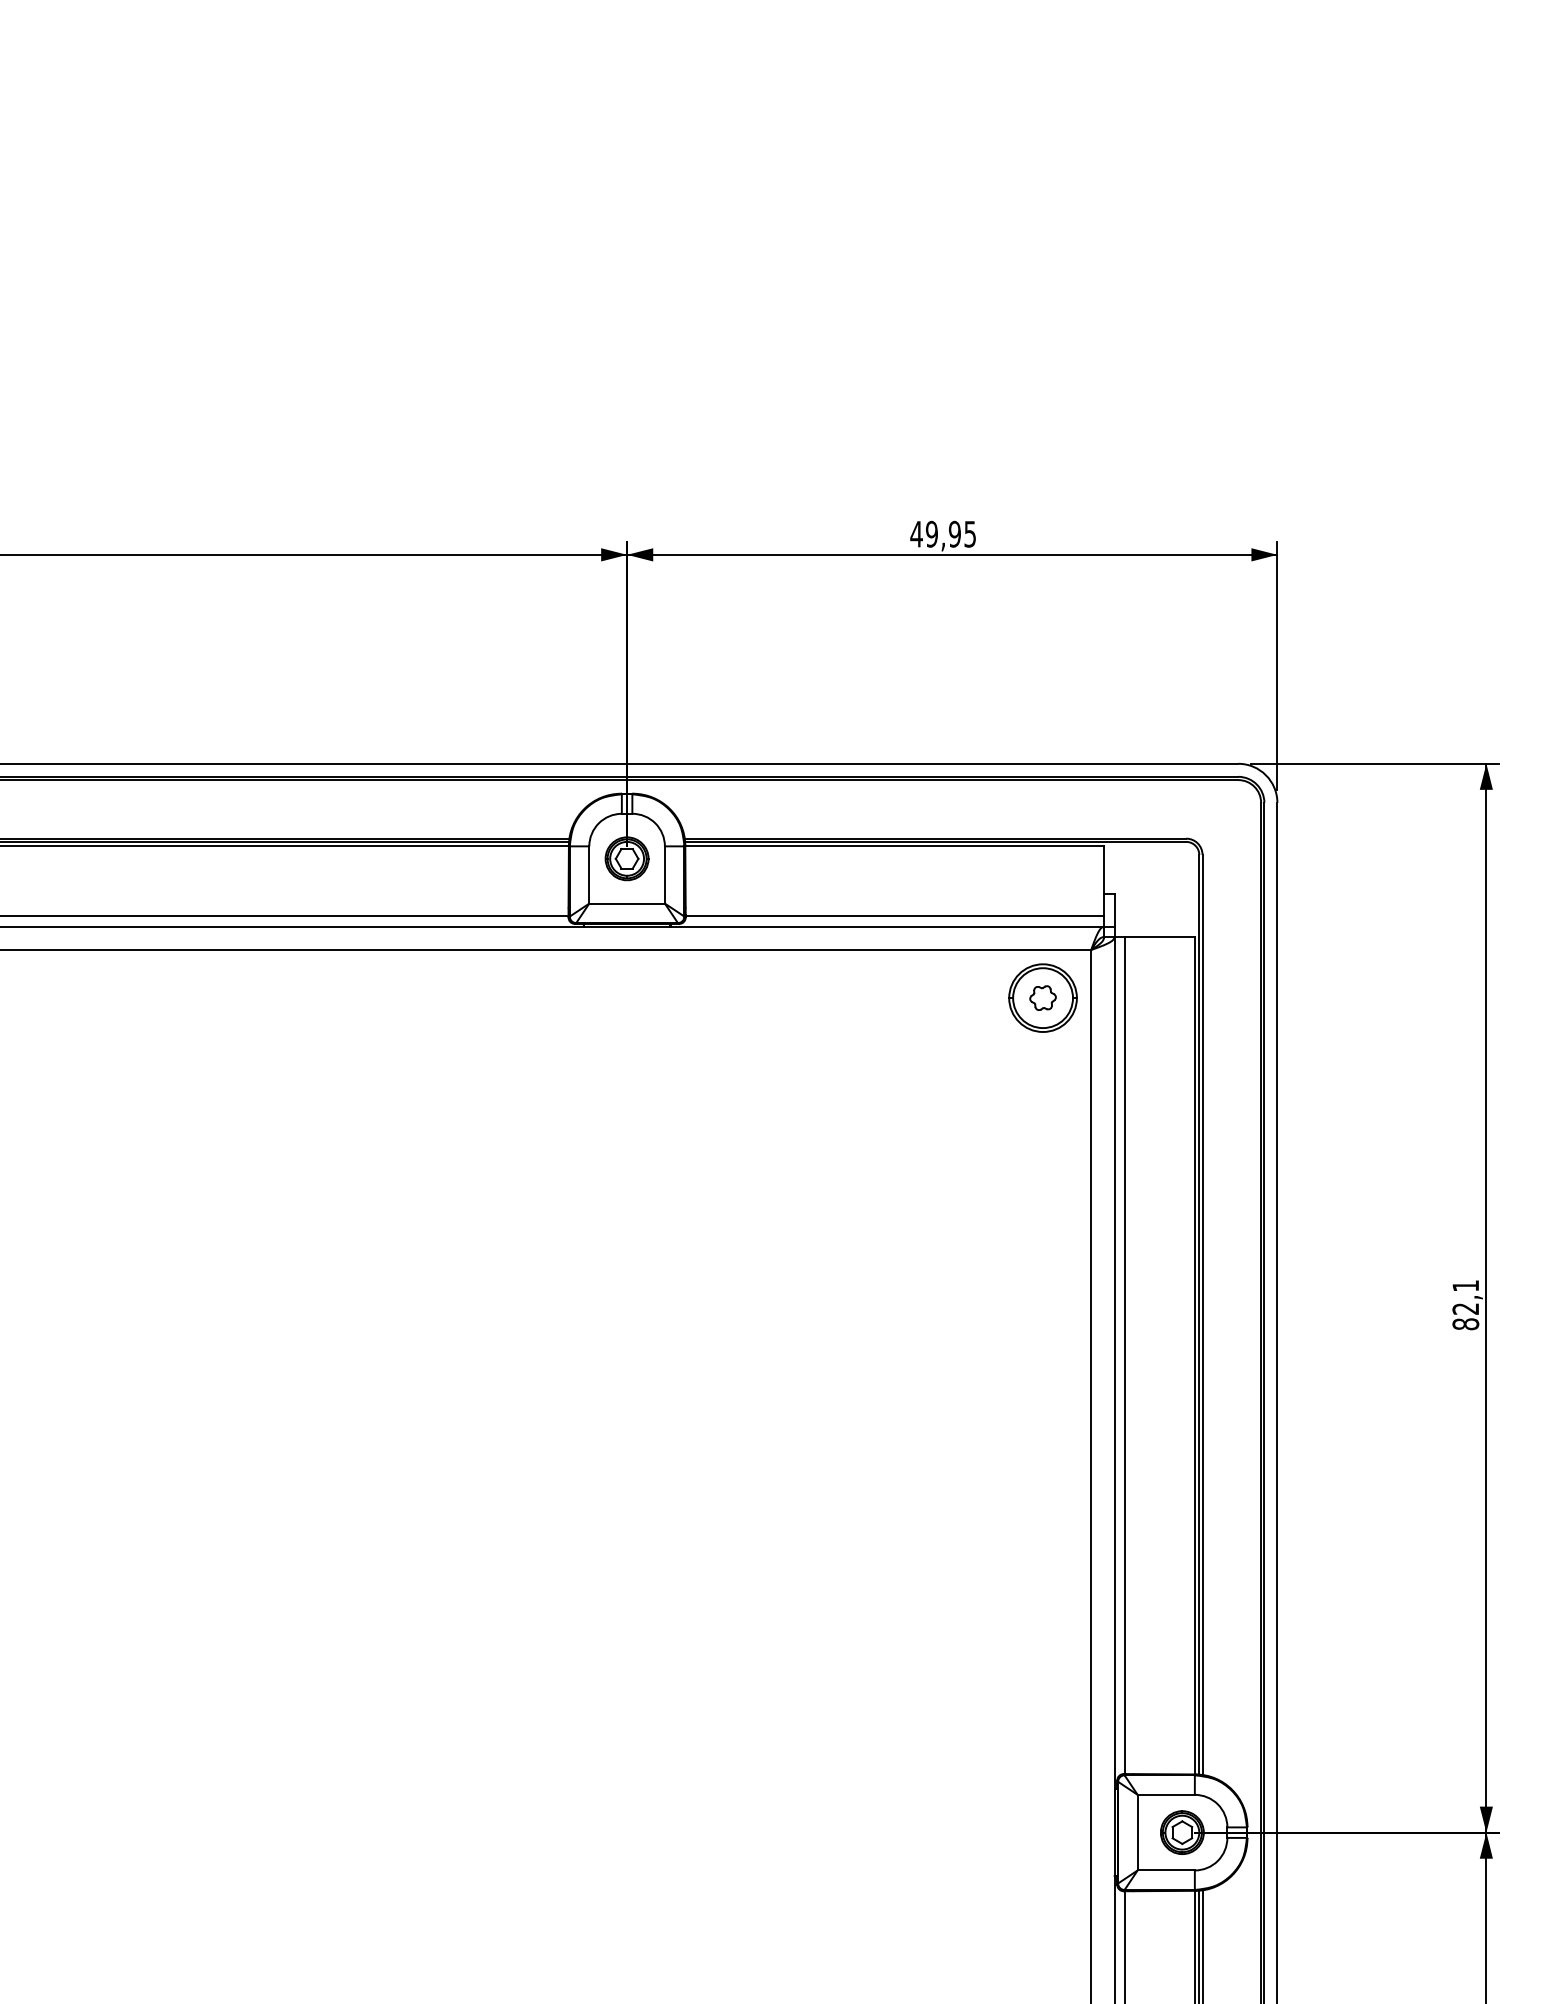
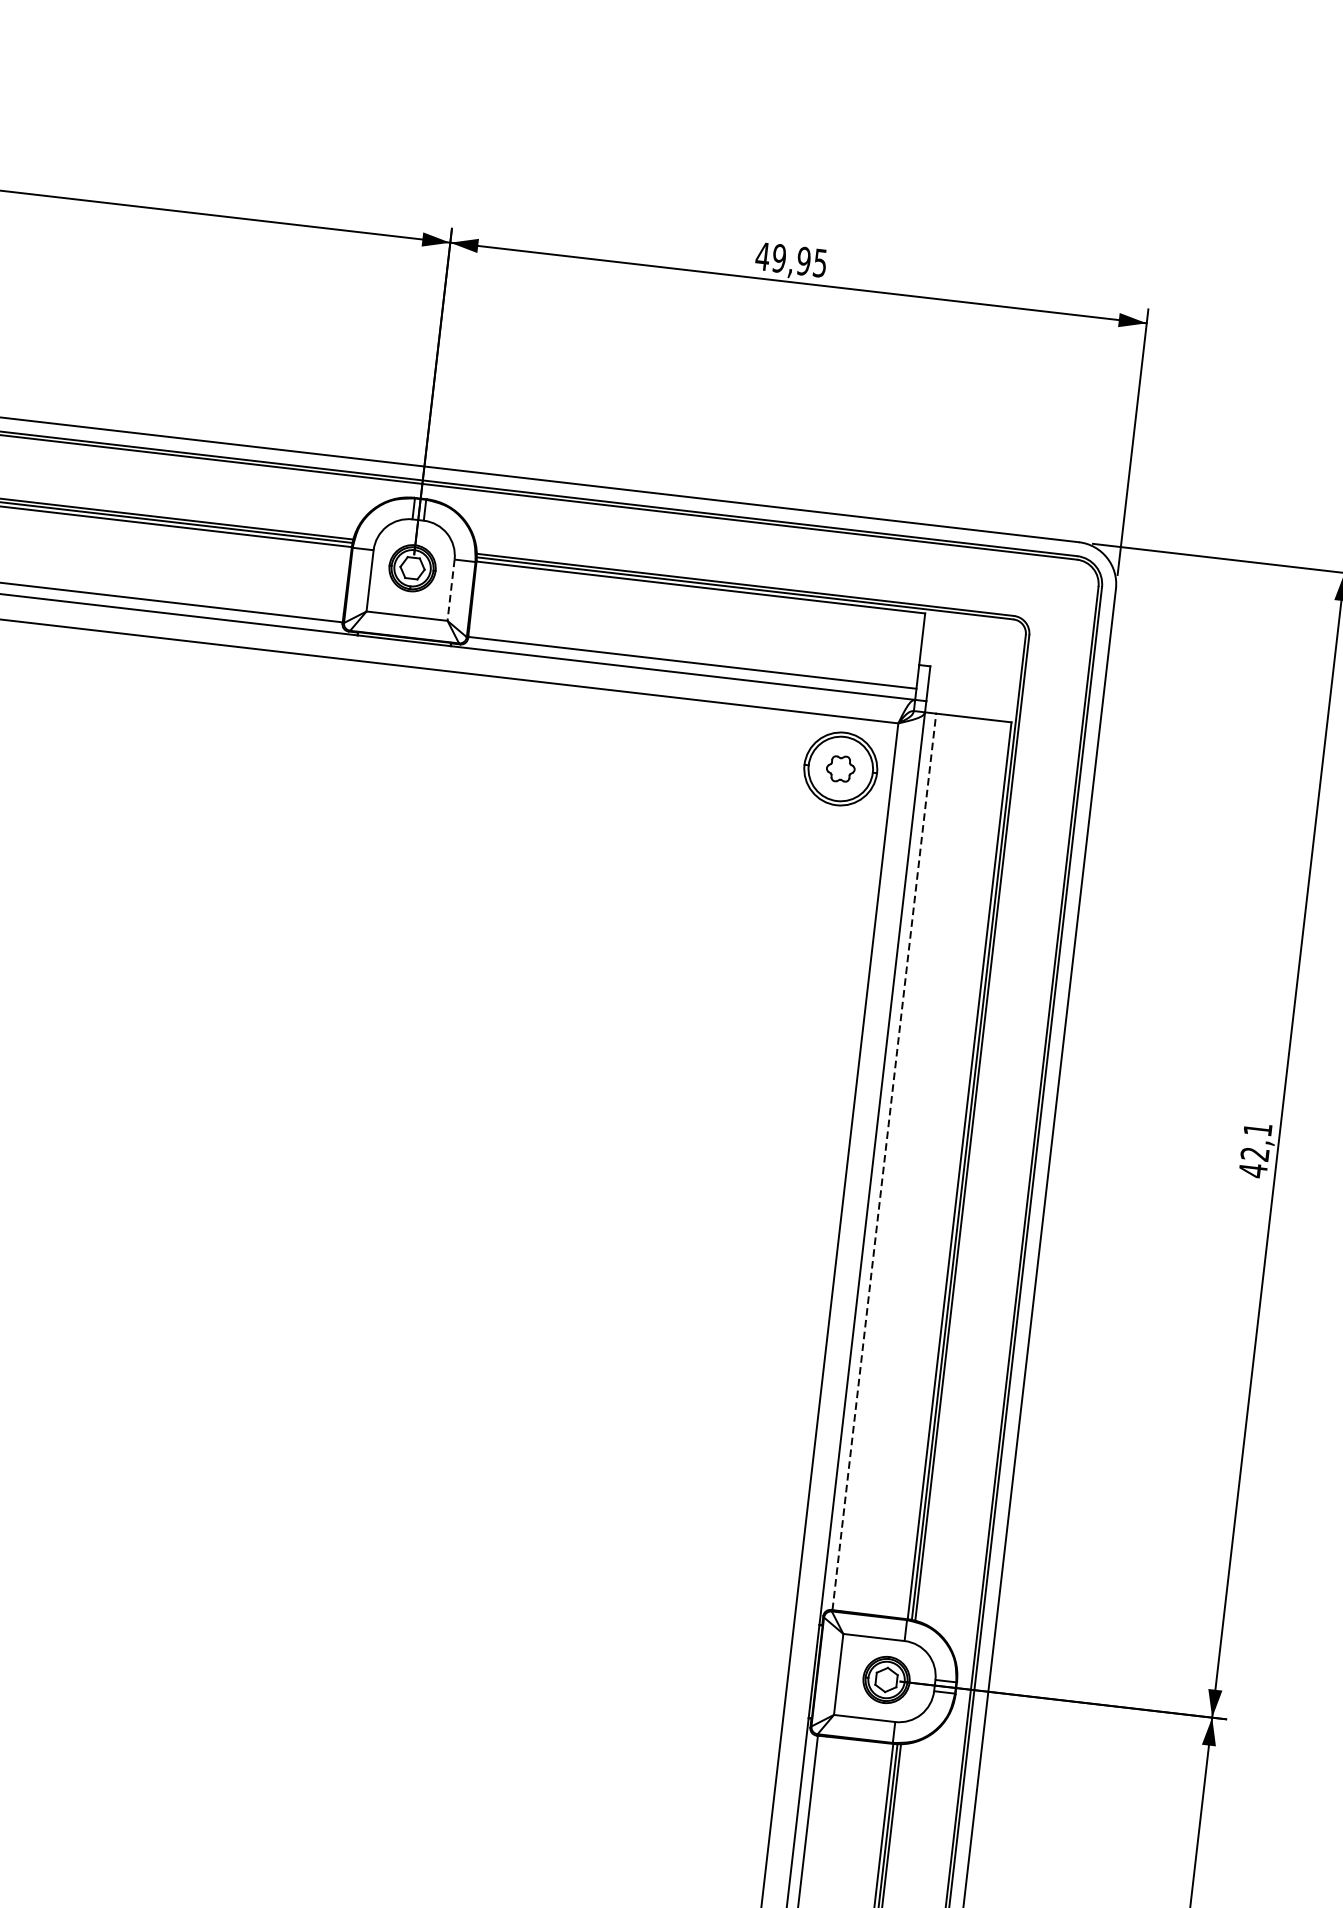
line: (664, 874) -> (450, 589), solid -> dashed
text: (1465, 1324) -> (1252, 1170), 82,1 -> 42,1
line: (1125, 1355) -> (884, 1161), solid -> dashed

